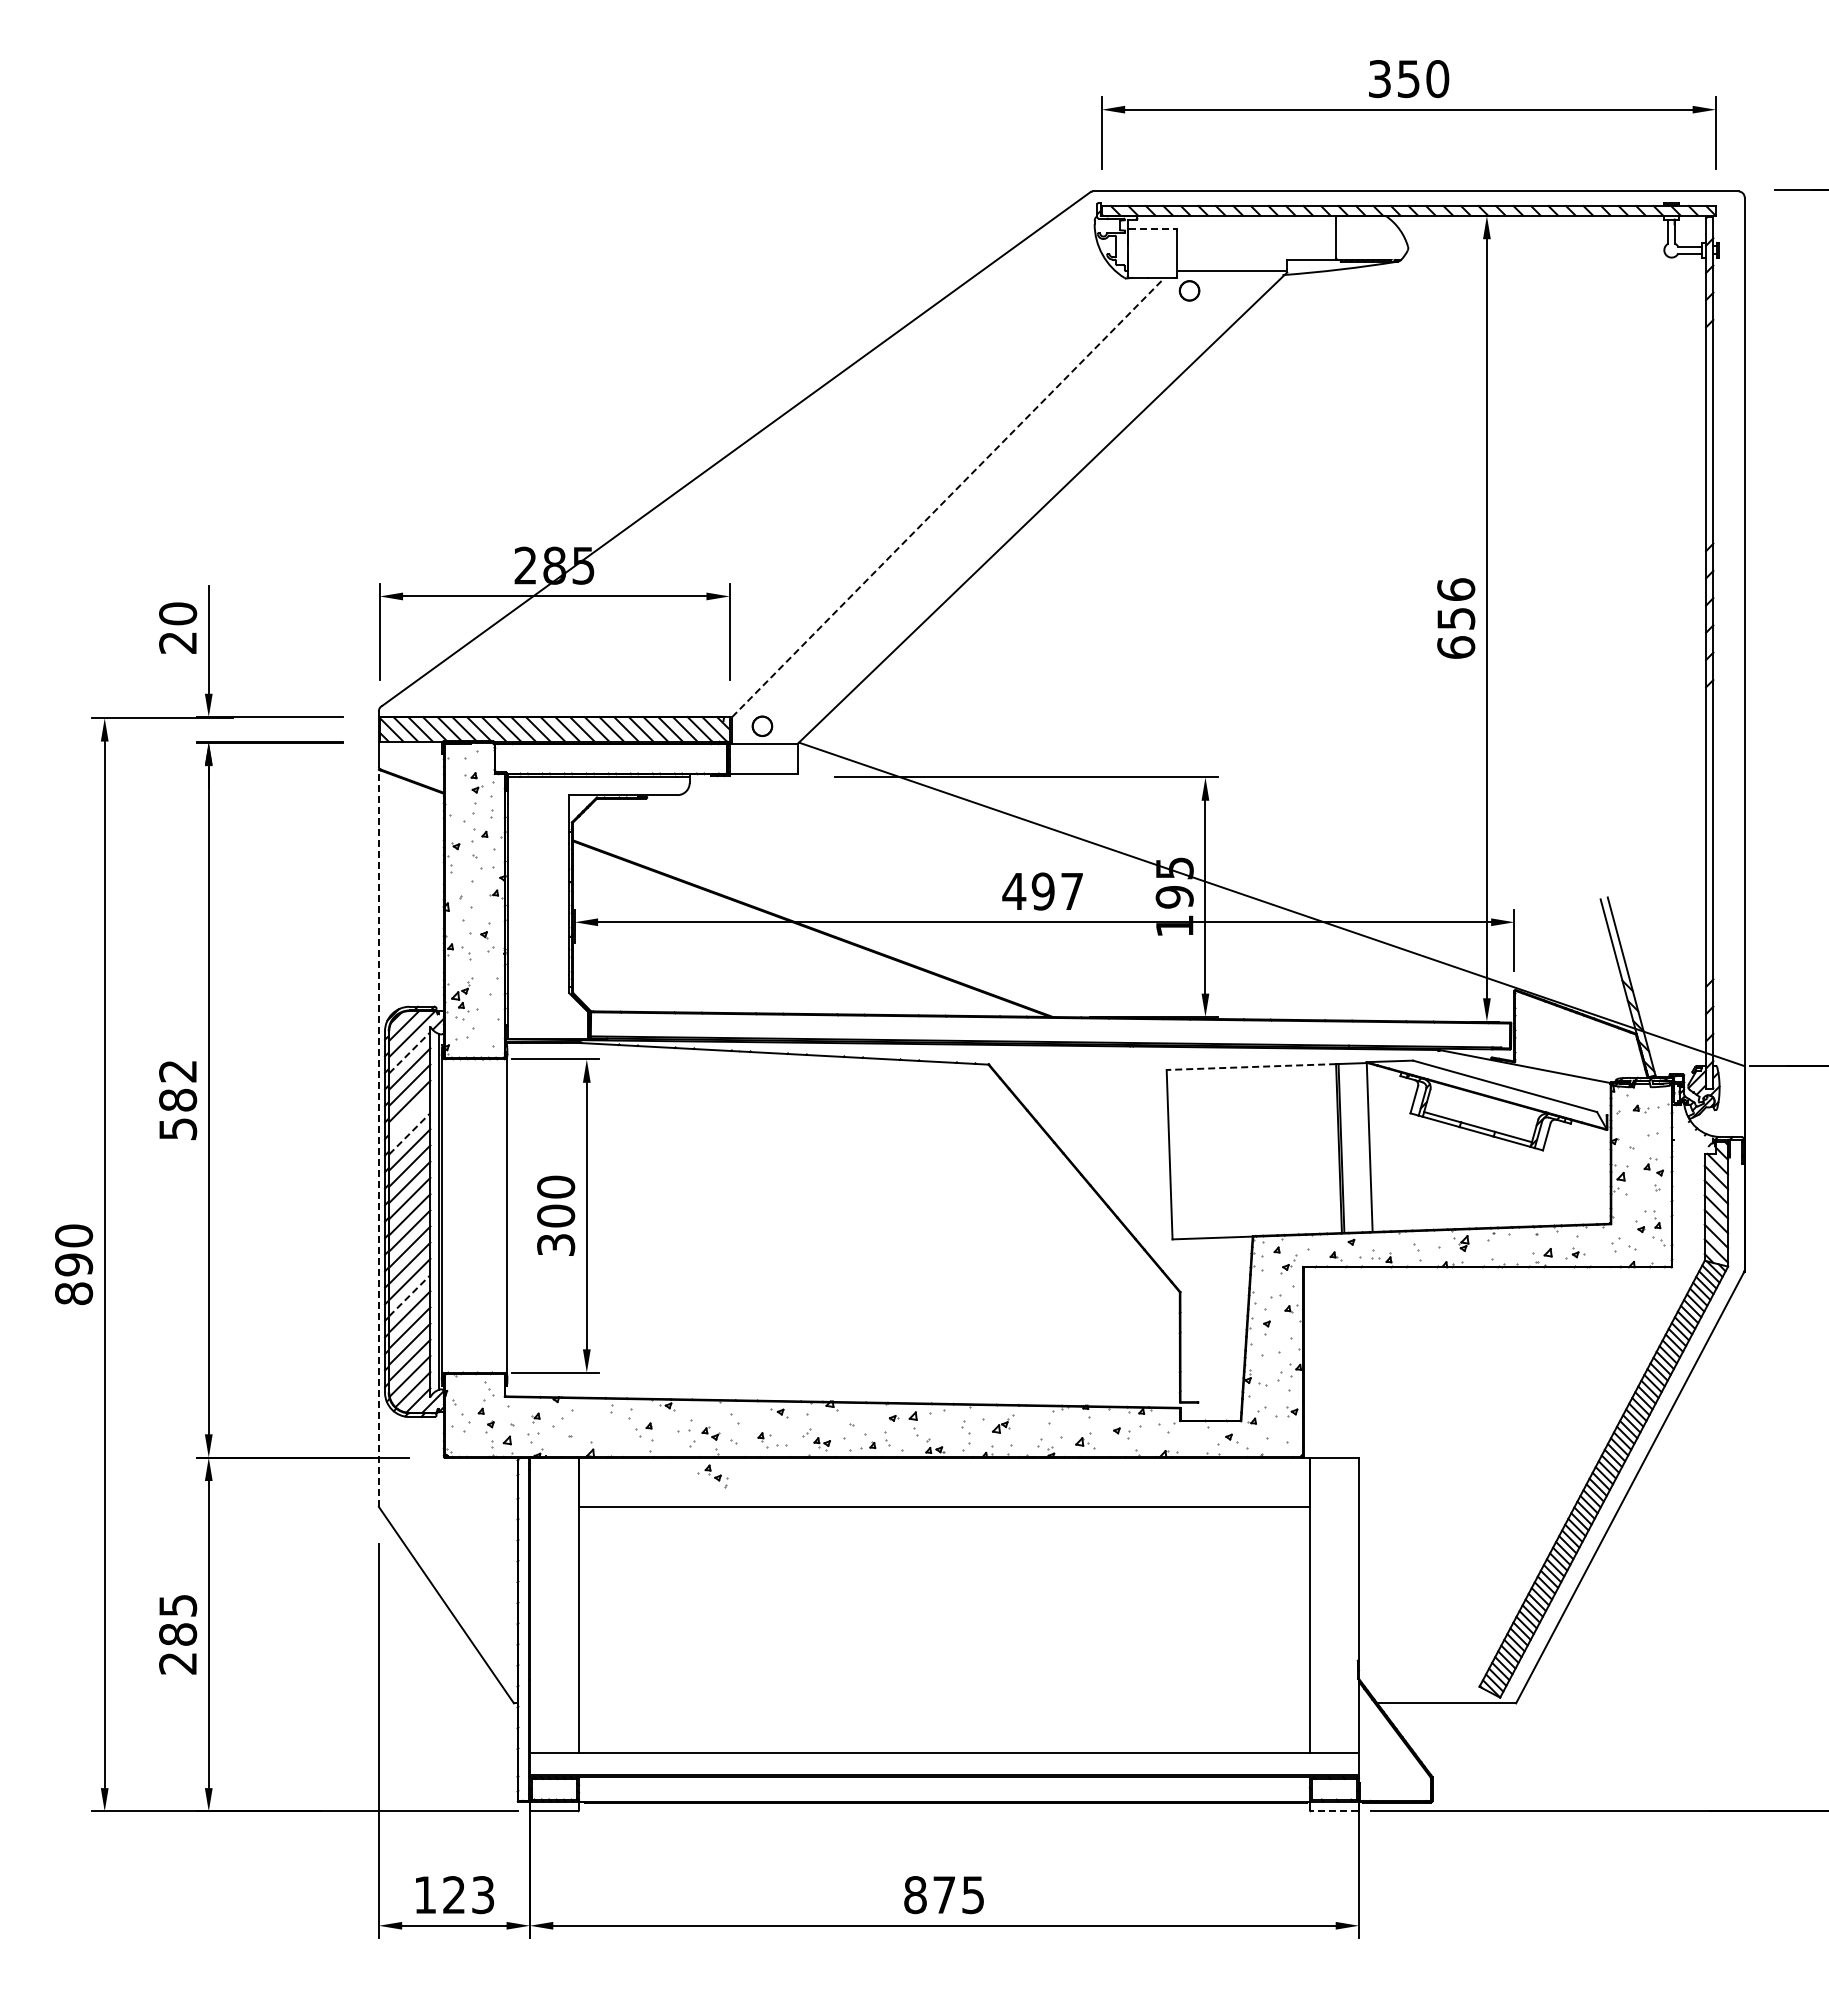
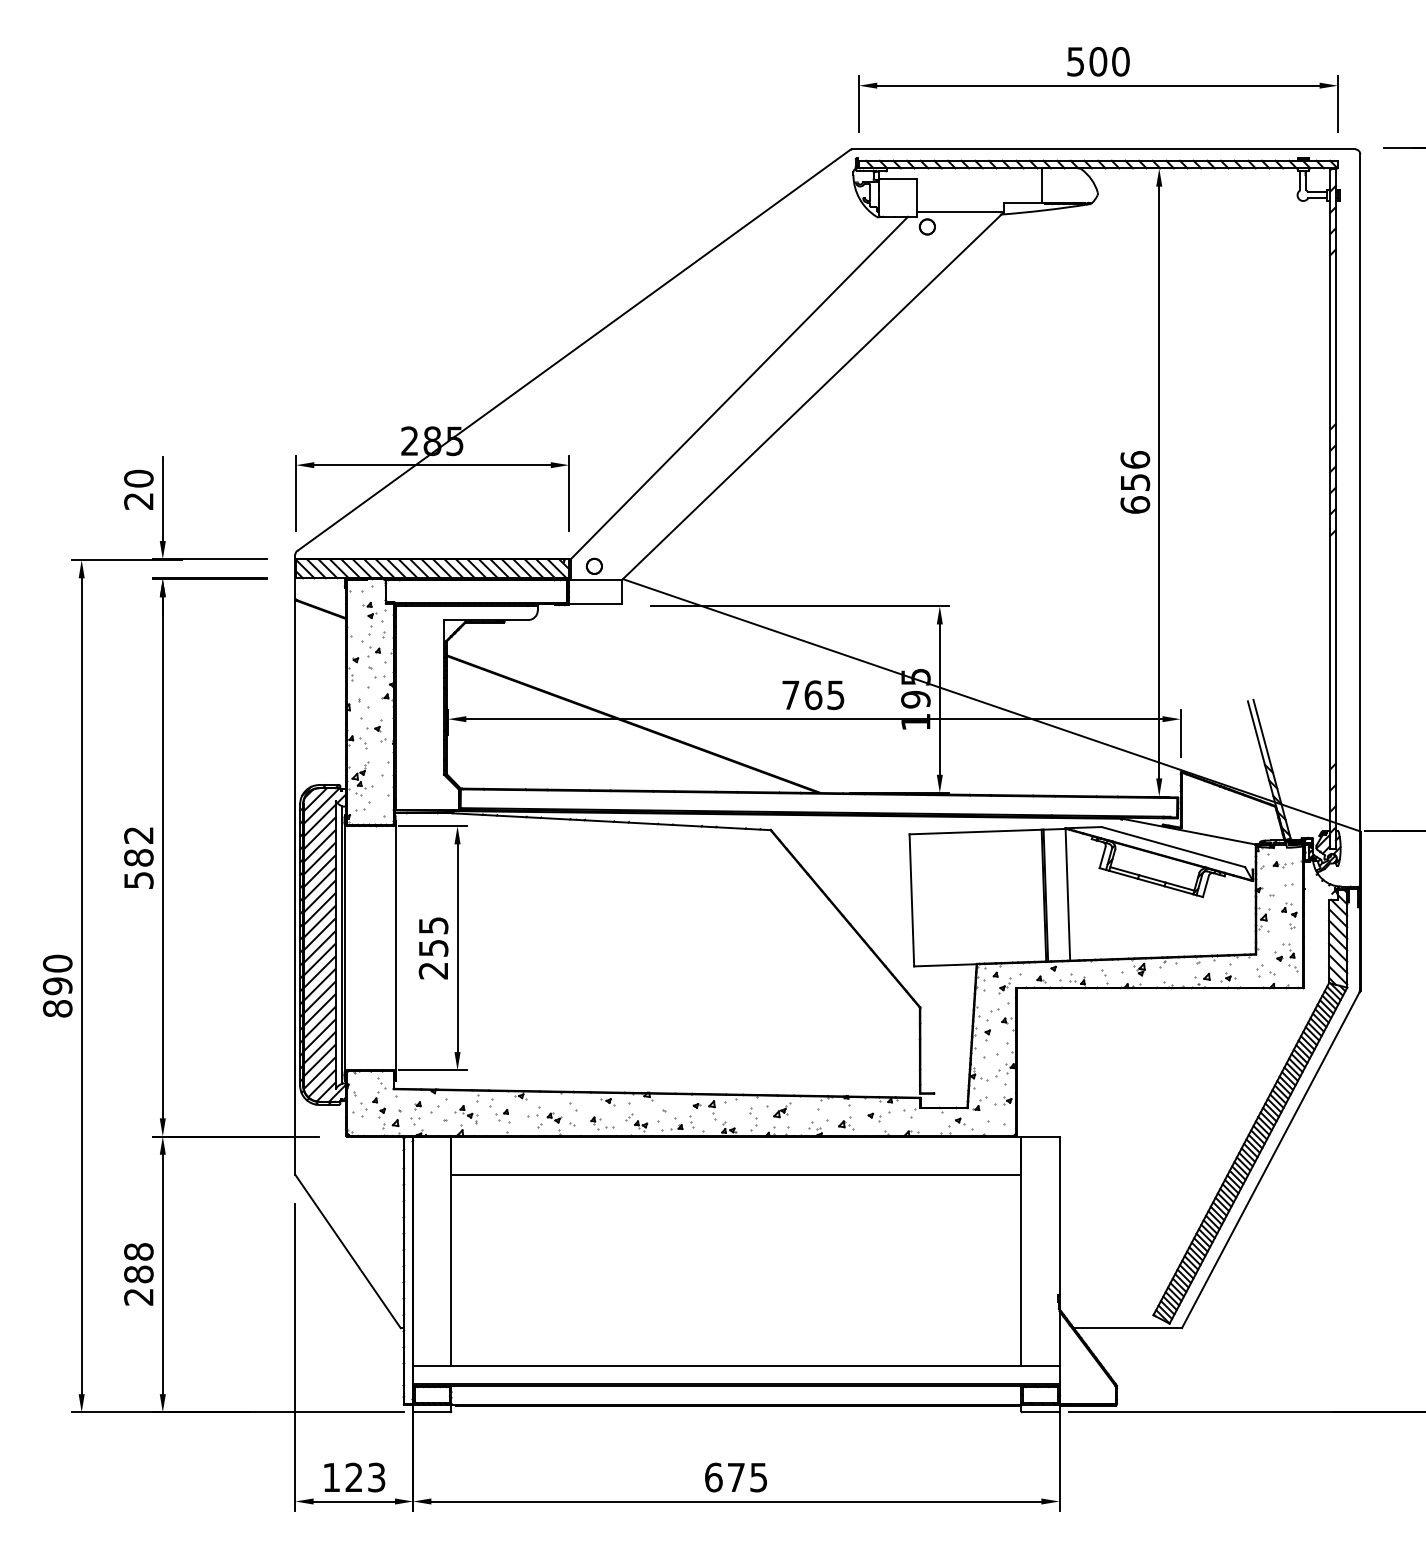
text: (1394, 79) -> (1087, 62), 350 -> 500
line: (1152, 228) -> (898, 178), dashed -> solid
line: (948, 497) -> (739, 388), dashed -> solid
text: (1042, 891) -> (812, 695), 497 -> 765
line: (410, 1052) -> (320, 820), dashed -> solid
line: (1251, 1067) -> (975, 832), dashed -> solid
line: (409, 1117) -> (319, 871), added
line: (410, 1133) -> (320, 883), dashed -> solid
line: (378, 1137) -> (295, 886), dashed -> solid
text: (556, 1215) -> (433, 947), 300 -> 255
line: (410, 1295) -> (320, 1010), dashed -> solid
part: (712, 1476) -> (465, 1114), moved
text: (178, 1605) -> (139, 1251), 285 -> 288
line: (1333, 1811) -> (1039, 1412), dashed -> solid
text: (915, 1894) -> (713, 1477), 875 -> 675

